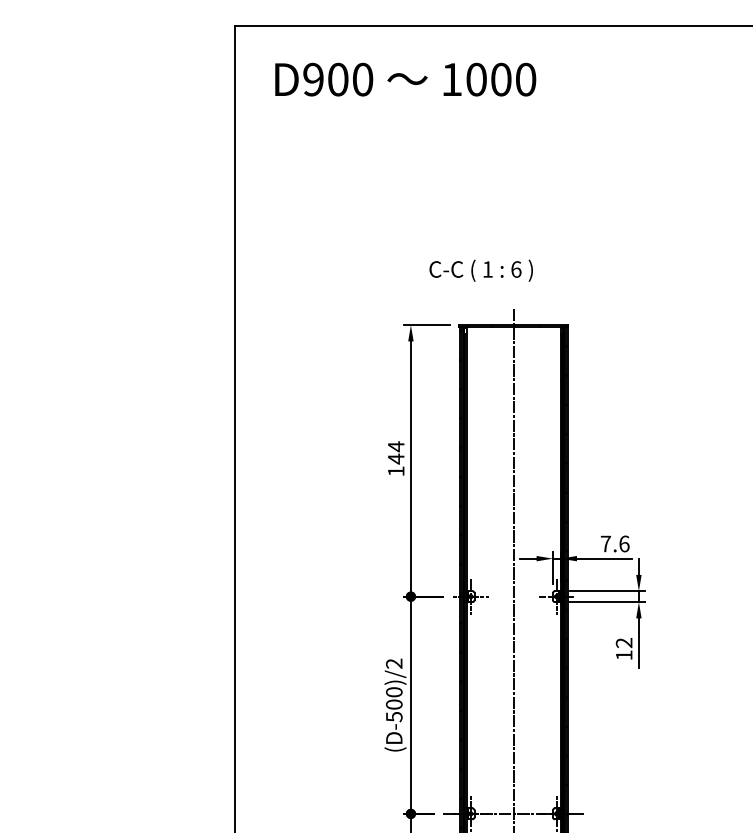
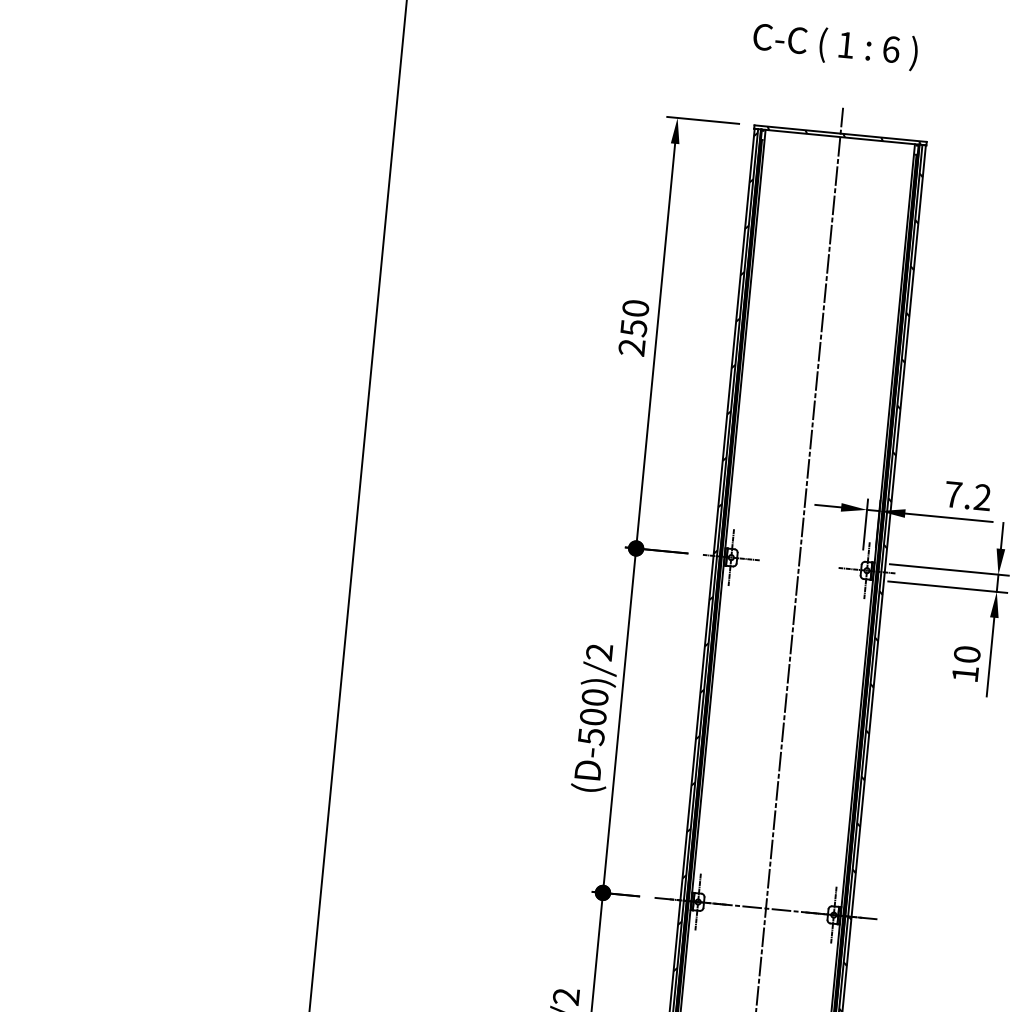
text: (480, 270) -> (834, 45), moved
text: (395, 458) -> (632, 327), 144 -> 250
text: (624, 543) -> (982, 496), 7.6 -> 7.2
text: (624, 643) -> (967, 655), 12 -> 10

